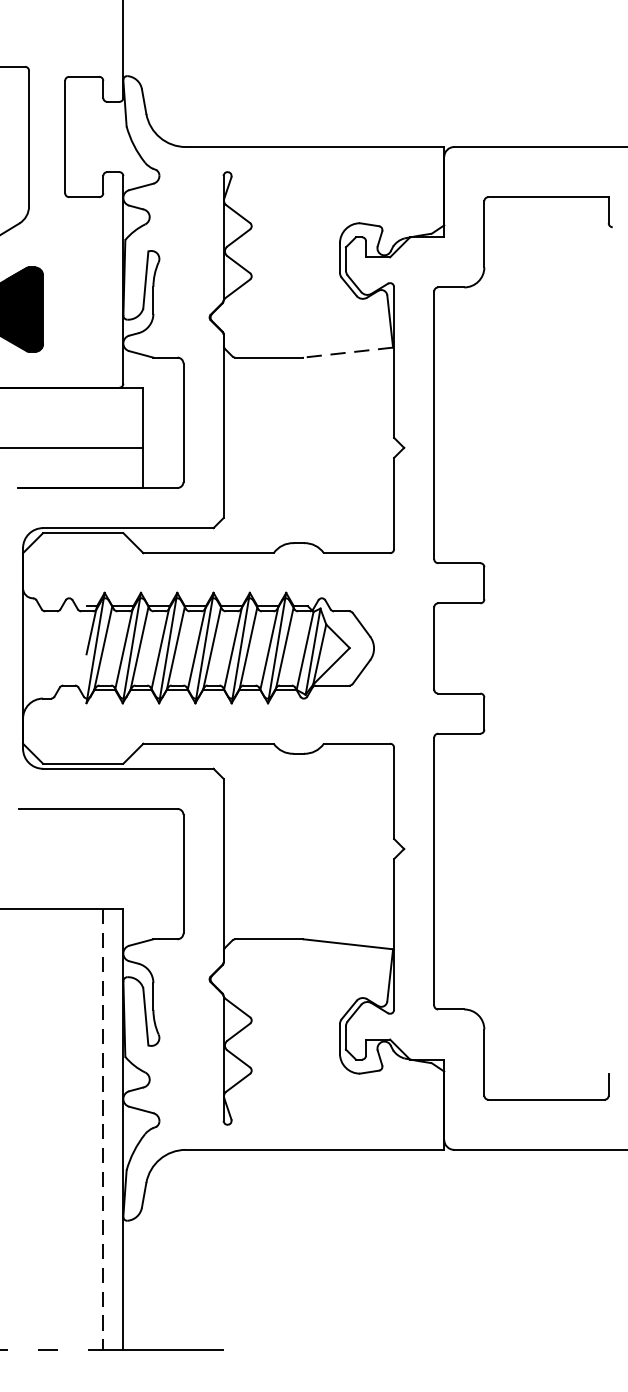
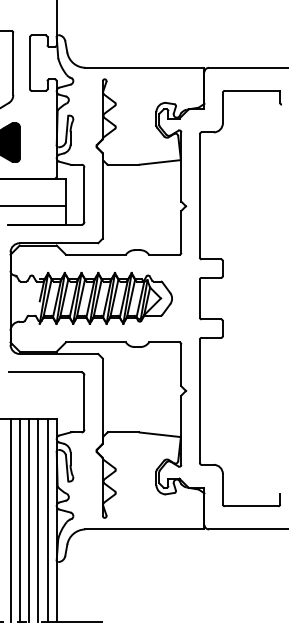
line: (348, 352) -> (160, 162), dashed -> solid
line: (22, 1128) -> (10, 519), added
line: (42, 1128) -> (19, 519), added
line: (64, 1128) -> (29, 519), added
line: (83, 1128) -> (38, 519), added
line: (103, 1130) -> (47, 520), dashed -> solid

